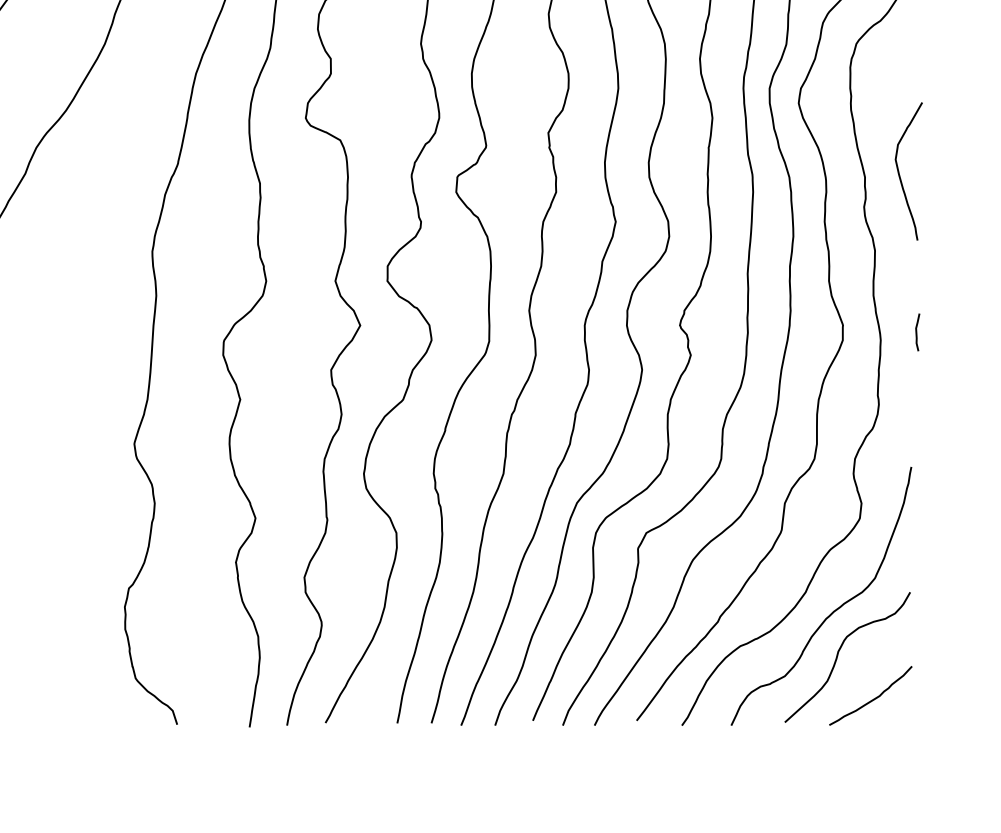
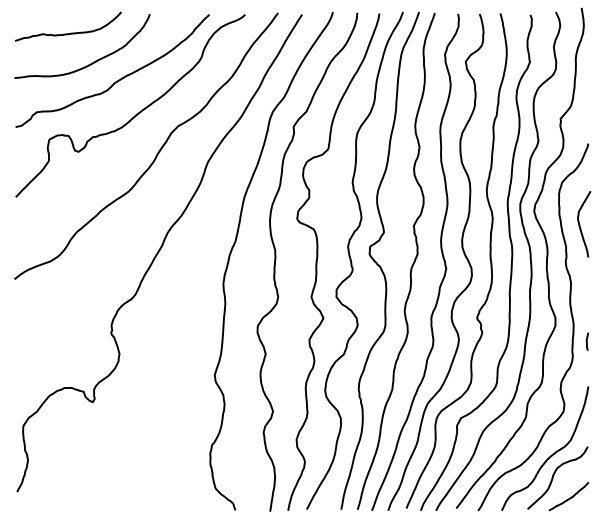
curve: (901, 171) -> (580, 224), moved
curve: (917, 331) -> (587, 341), moved

